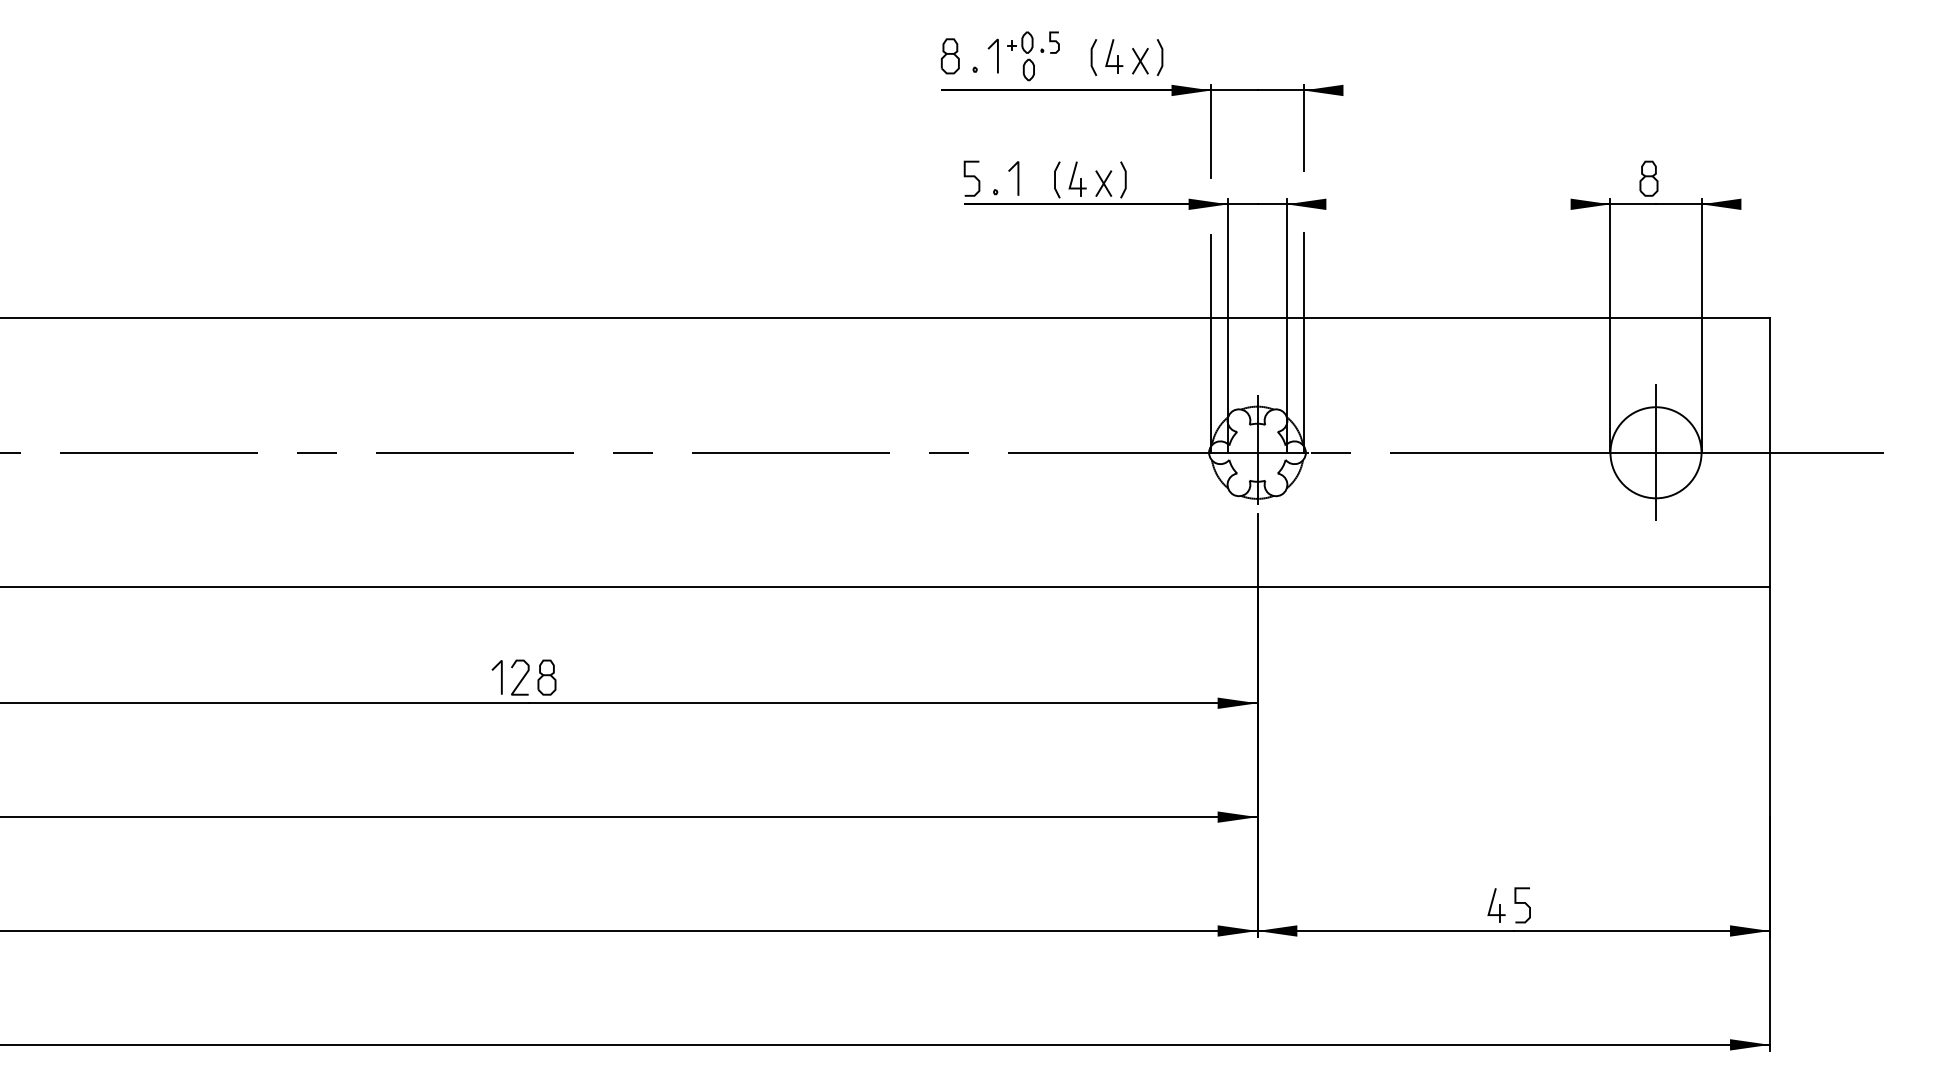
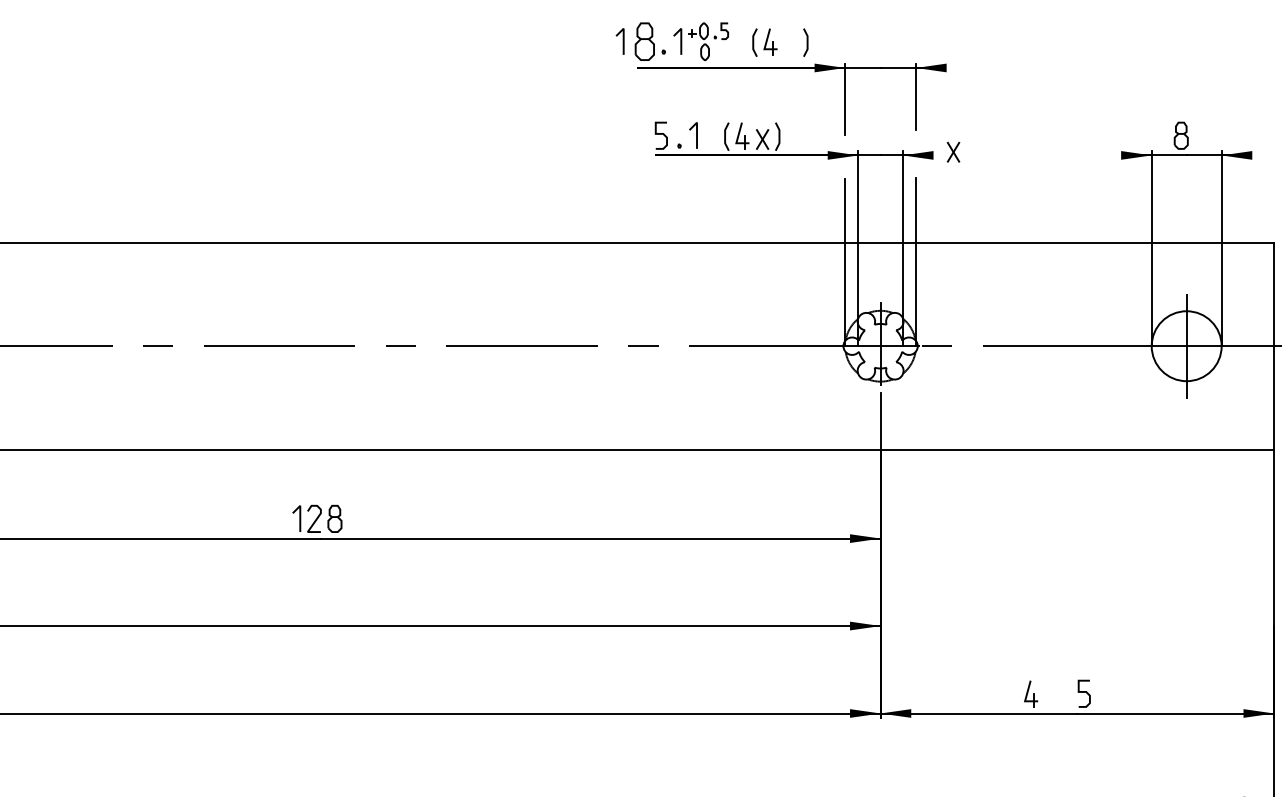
line: (922, 55) -> (623, 41), added
part: (949, 56) -> (644, 41), size x1.4
part: (1140, 61) -> (953, 152), moved
part: (1496, 905) -> (1031, 693), moved

